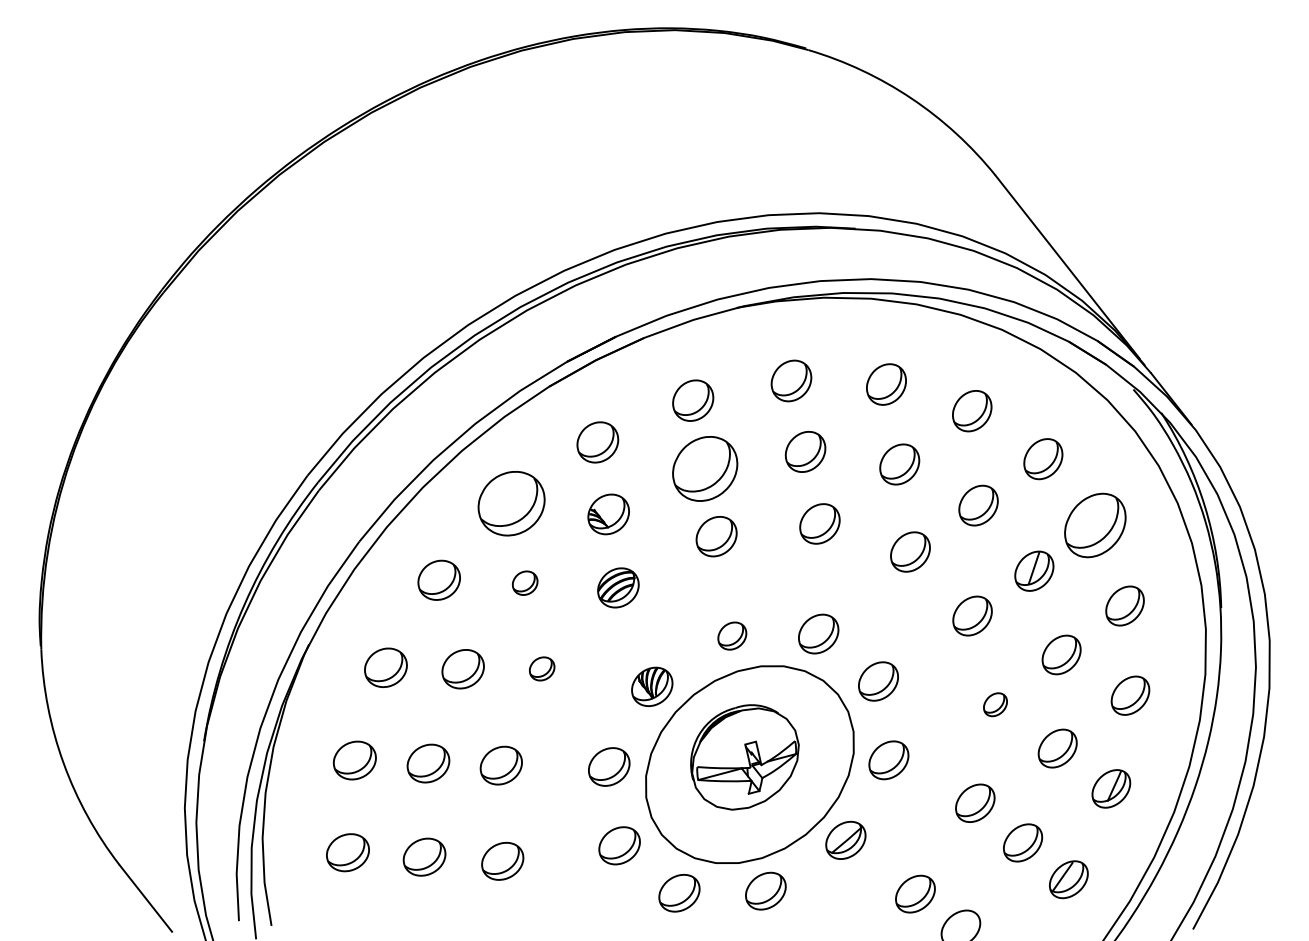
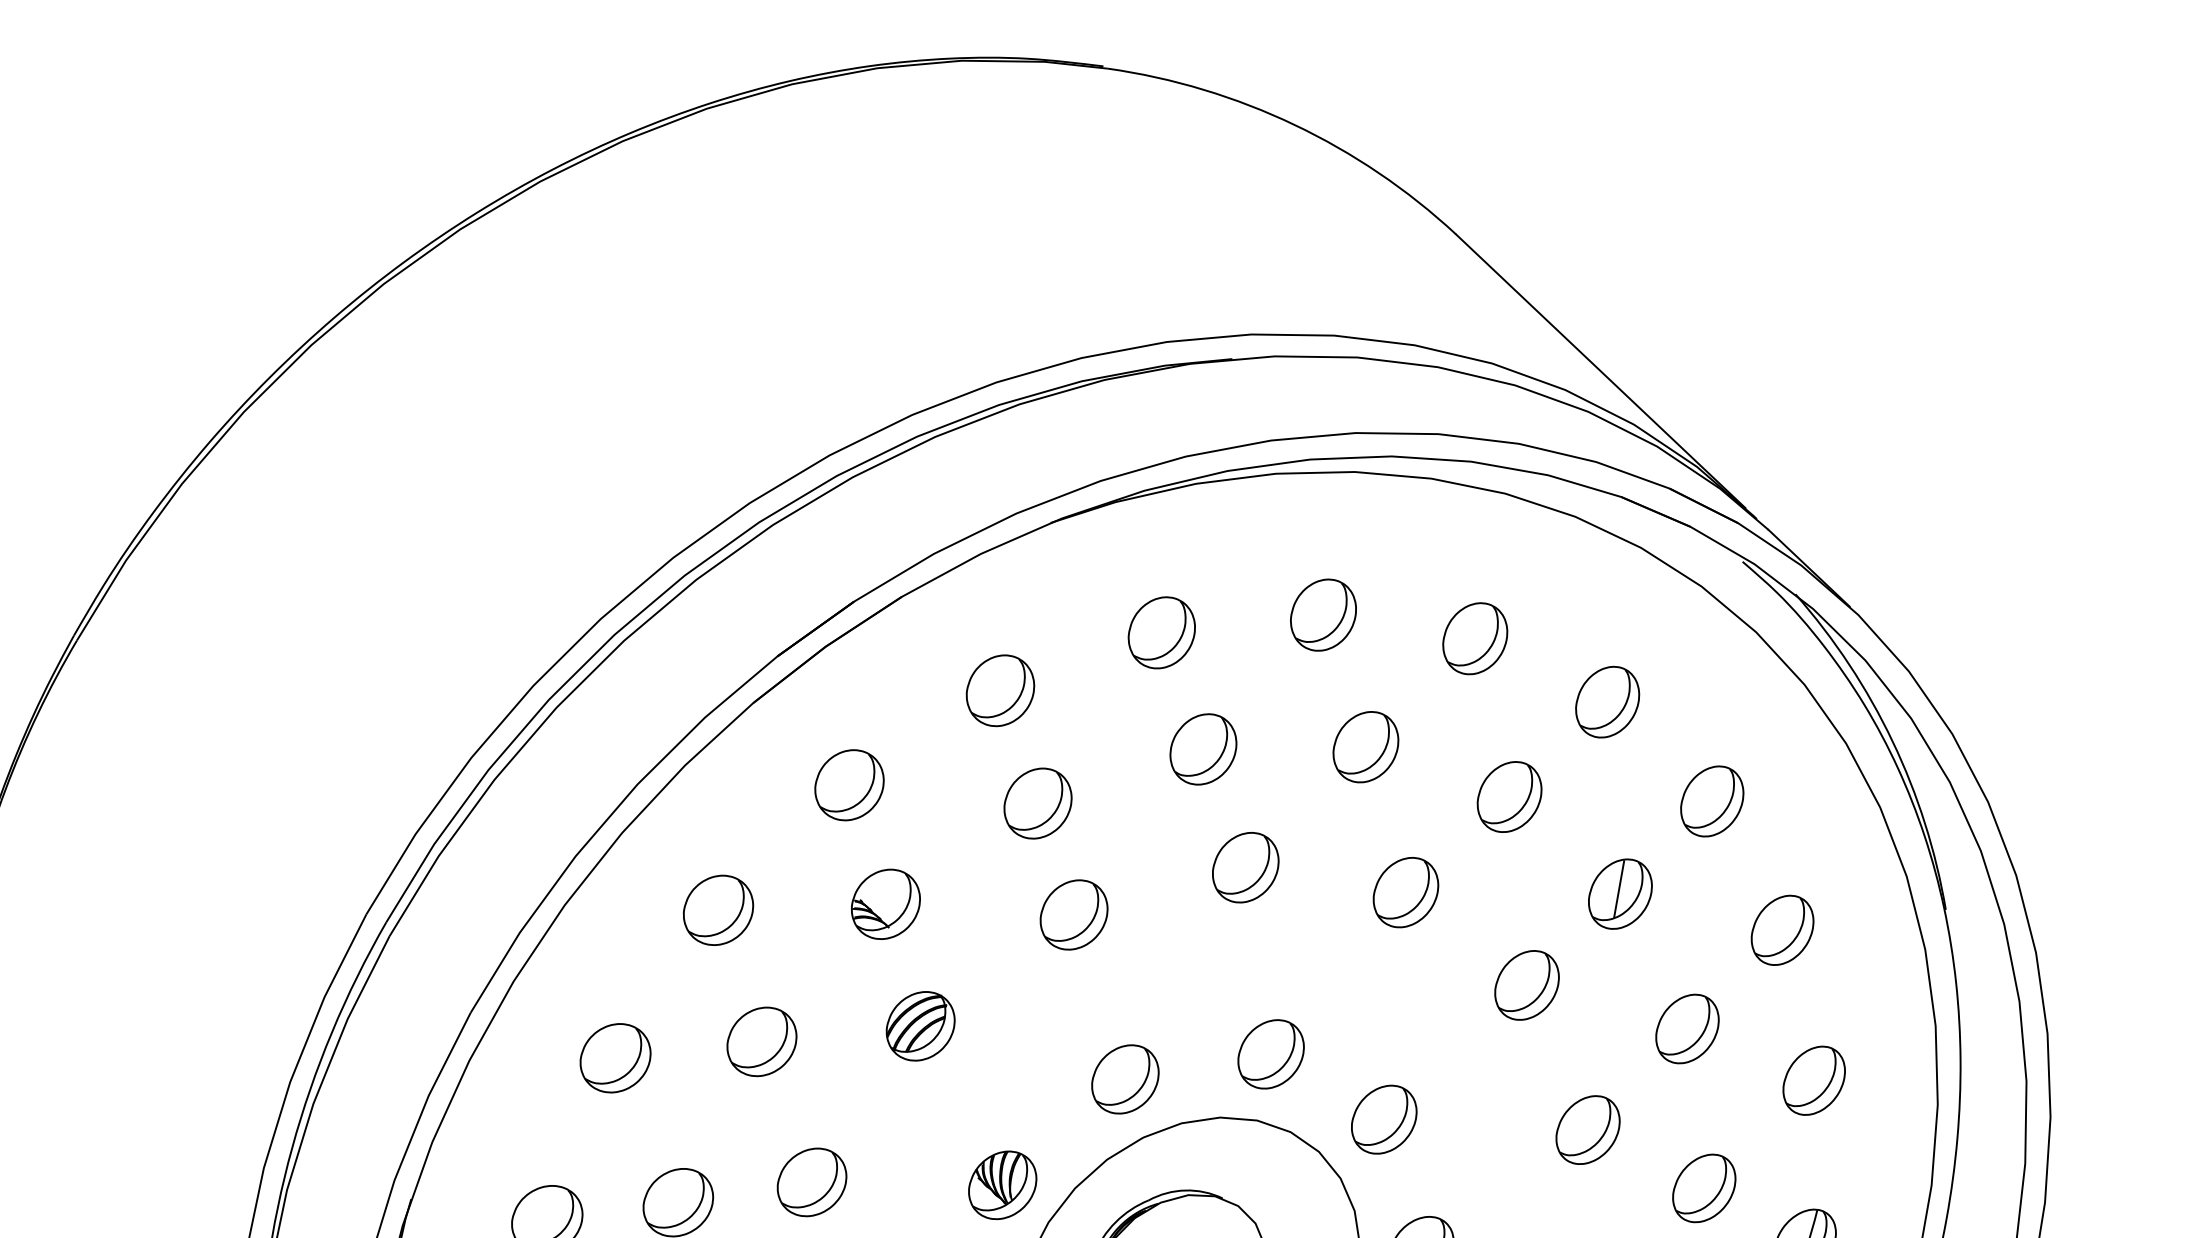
part: (705, 469) -> (1038, 804), size x0.62
part: (510, 503) -> (716, 910), size x0.62
part: (1095, 525) -> (1712, 801), size x0.62
part: (524, 582) -> (760, 1040), size x1.67
part: (732, 635) -> (1125, 1078), size x1.43
part: (541, 668) -> (810, 1181), size x1.67
part: (995, 704) -> (1587, 1129), size x1.67

